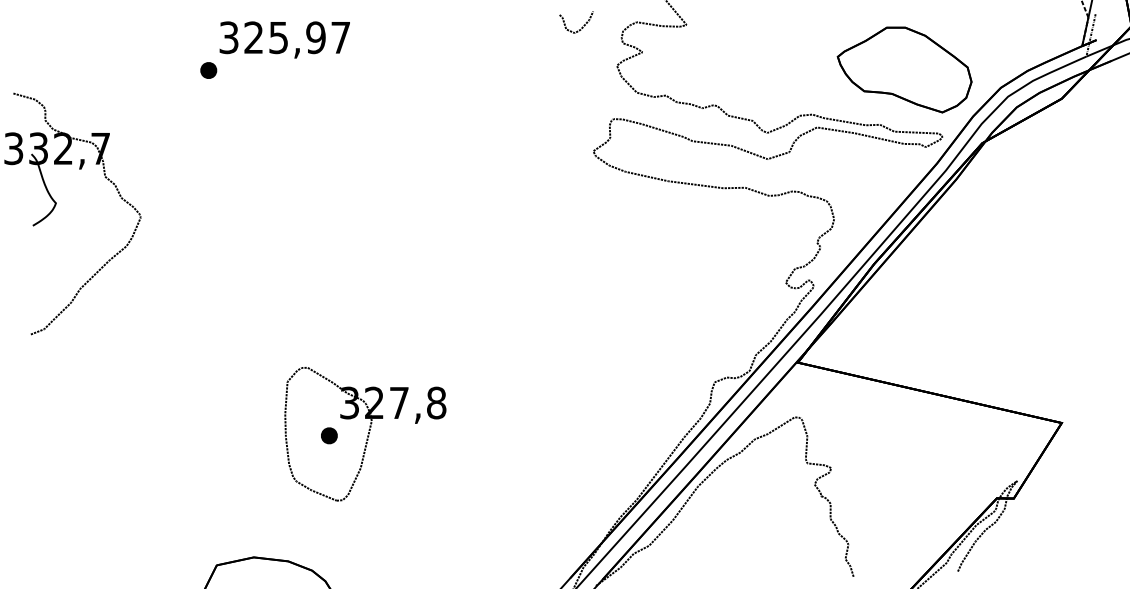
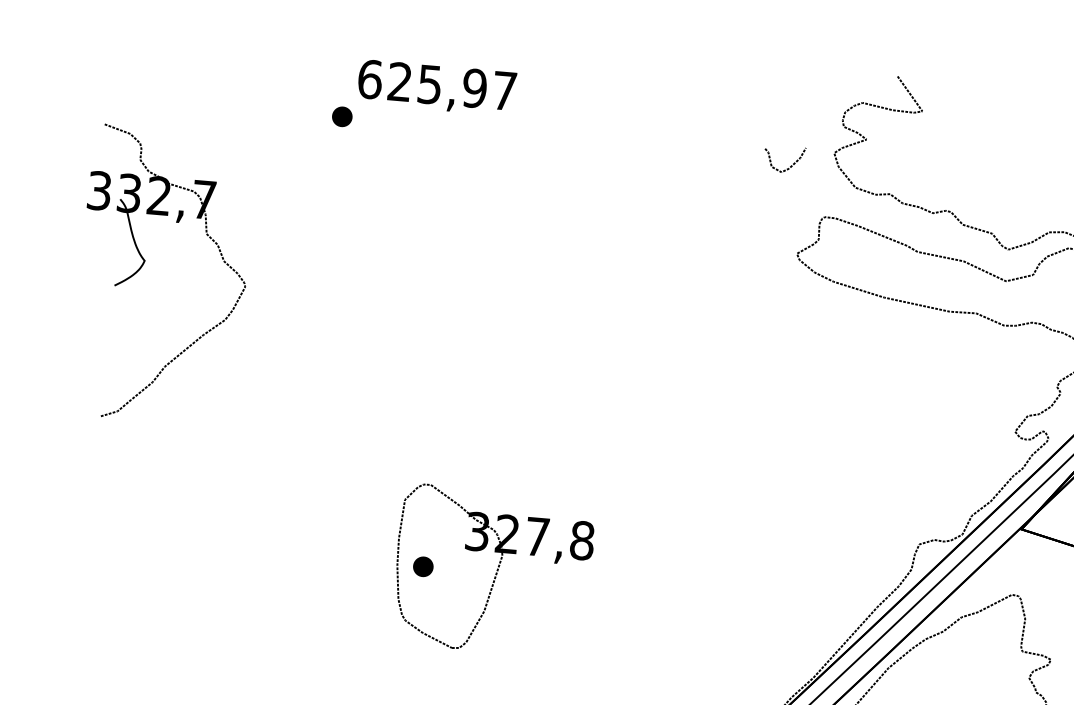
curve: (581, 27) -> (790, 166), moved
text: (229, 37) -> (370, 79), 325,97 -> 625,97
part: (329, 435) -> (423, 566), moved

